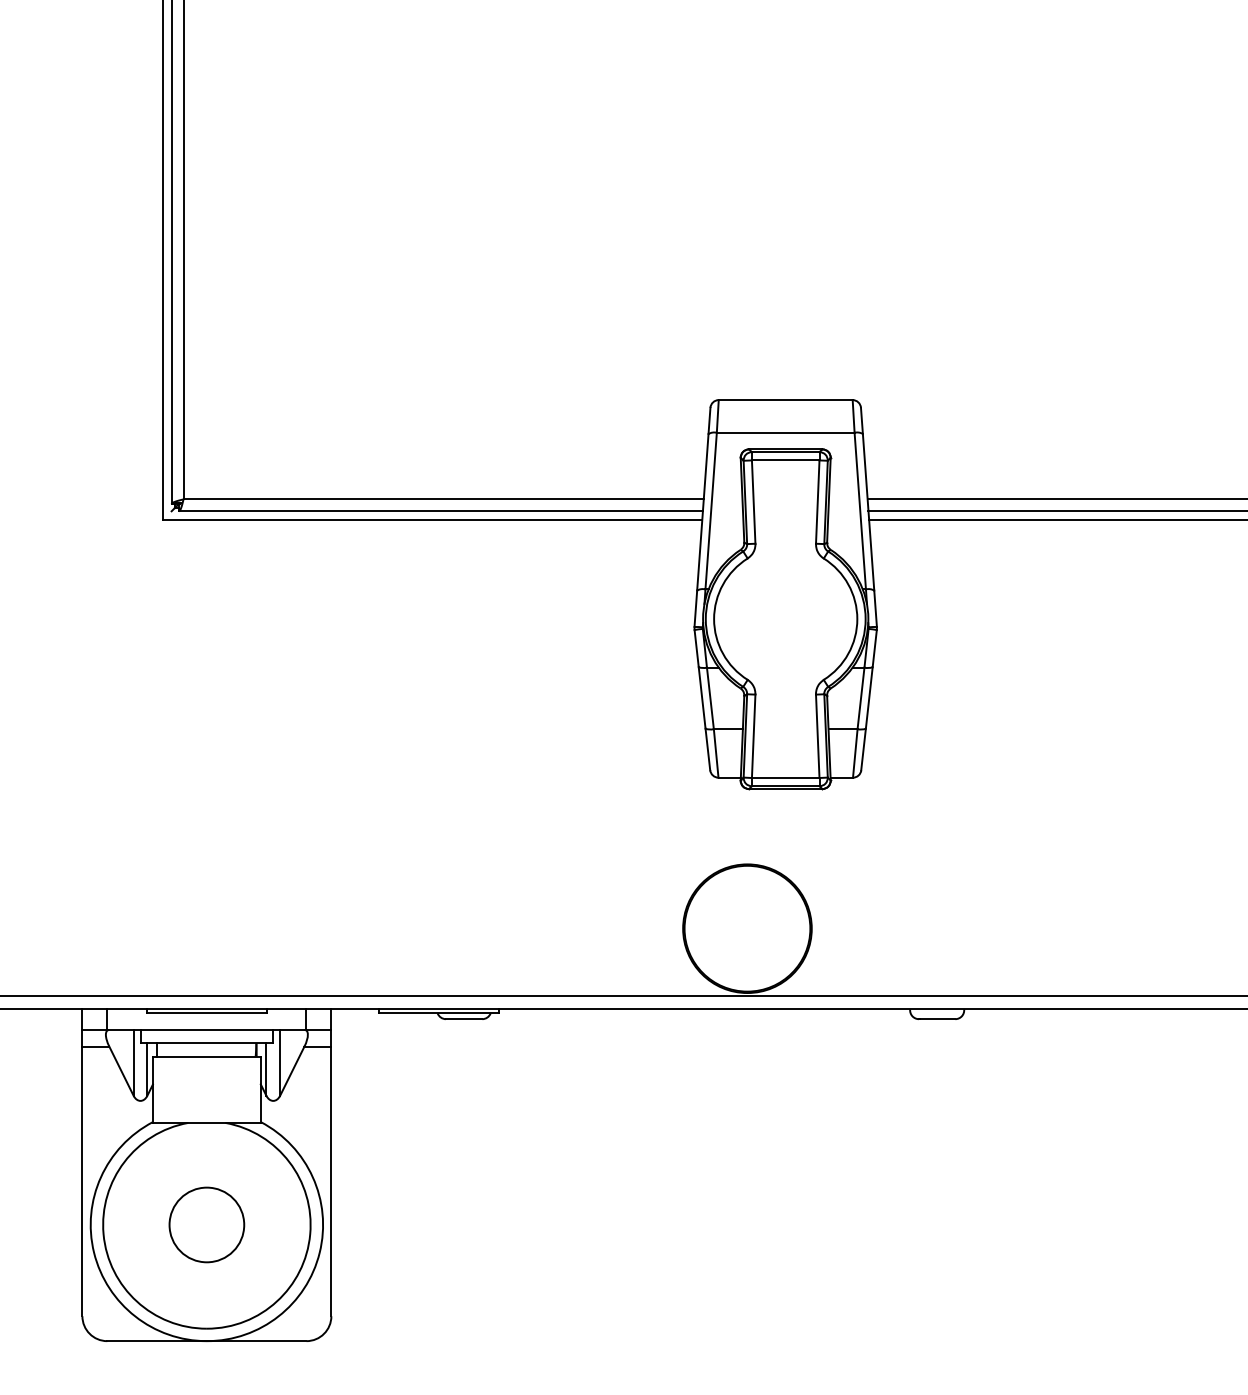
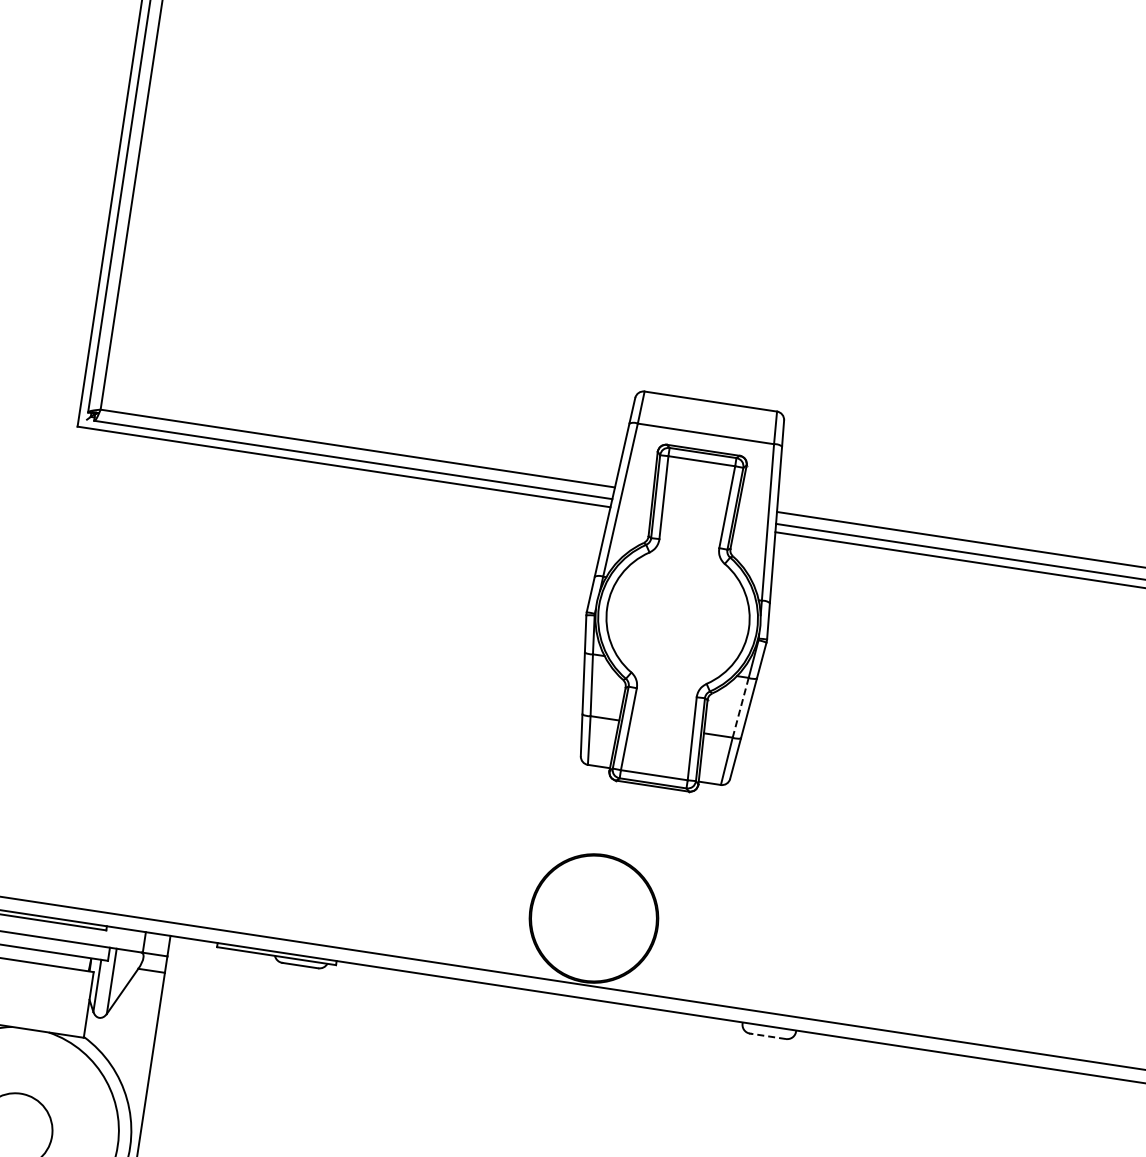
line: (861, 698) -> (741, 707), solid -> dashed
line: (937, 1019) -> (768, 1036), solid -> dashed

